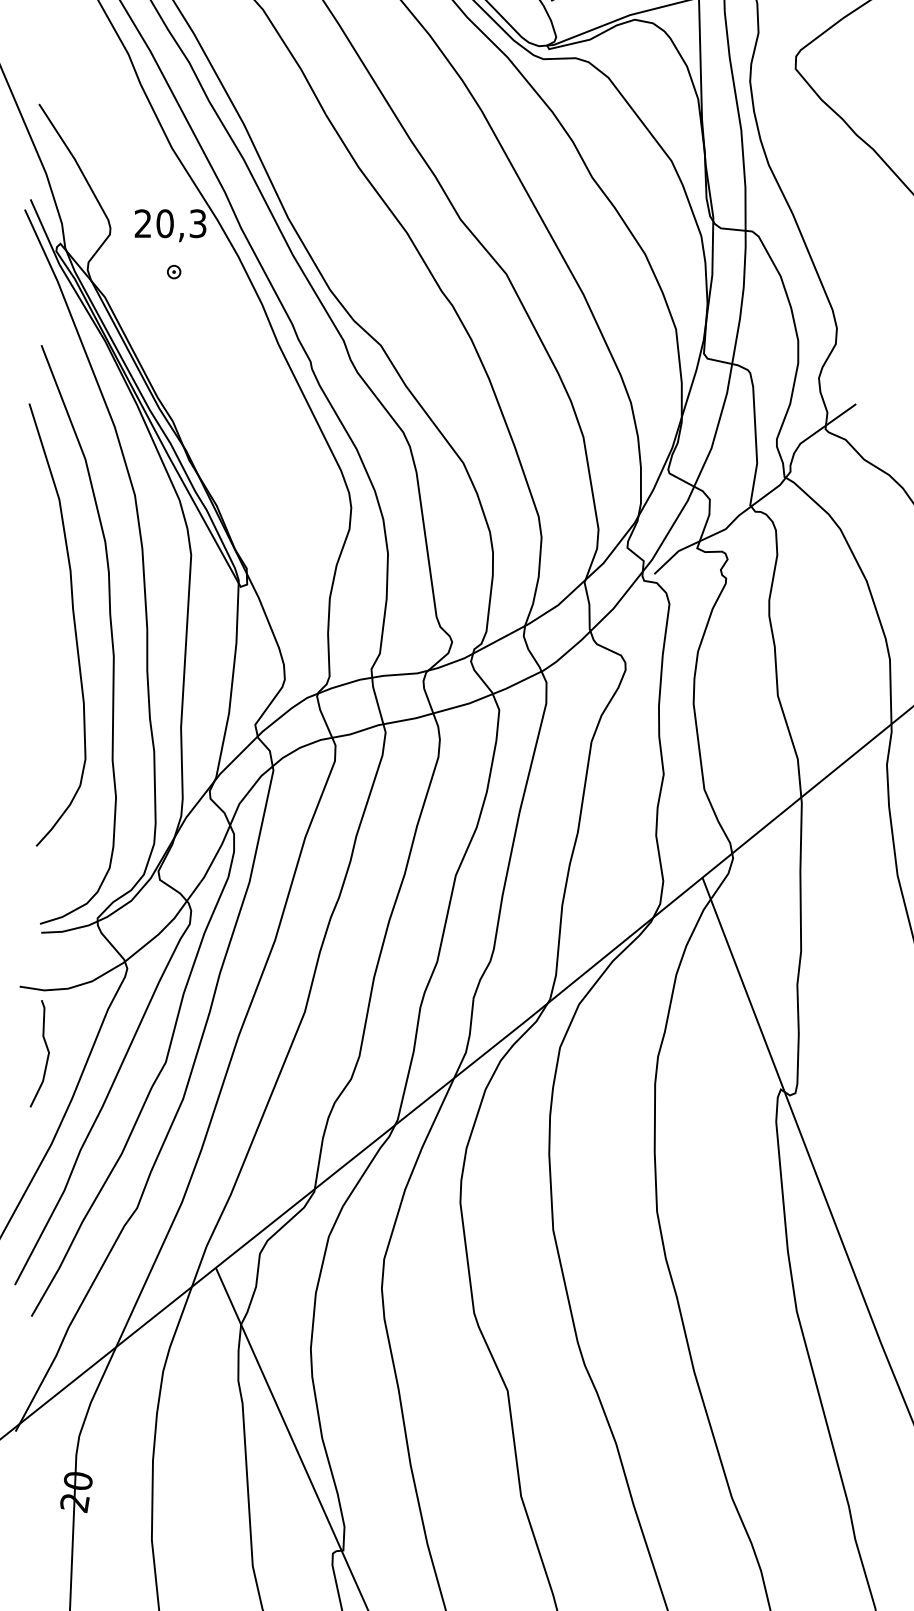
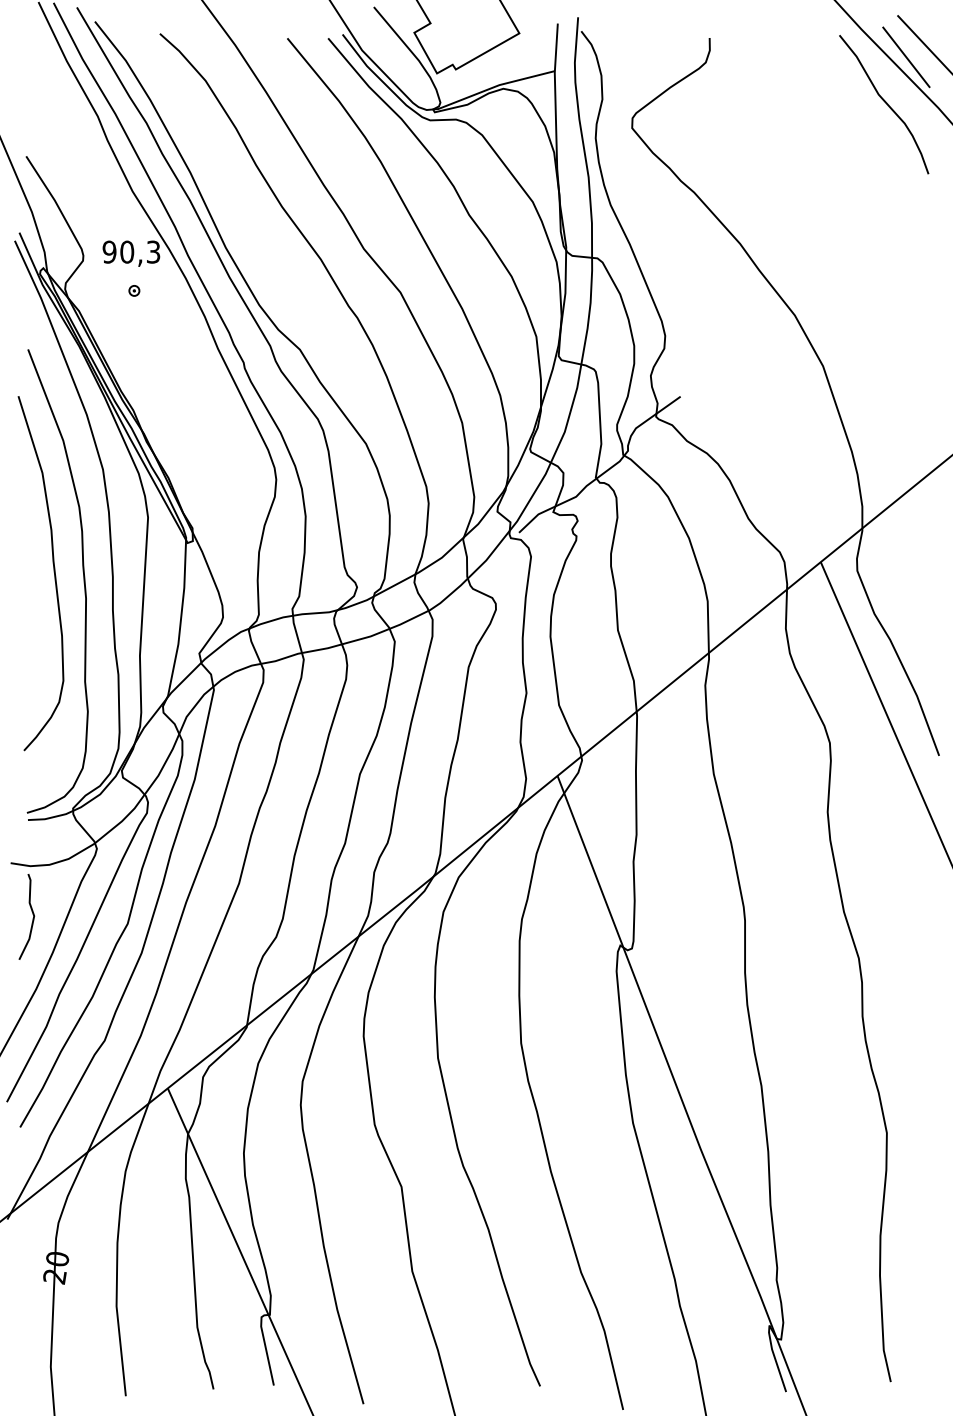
text: (143, 222) -> (109, 251), 20,3 -> 90,3

